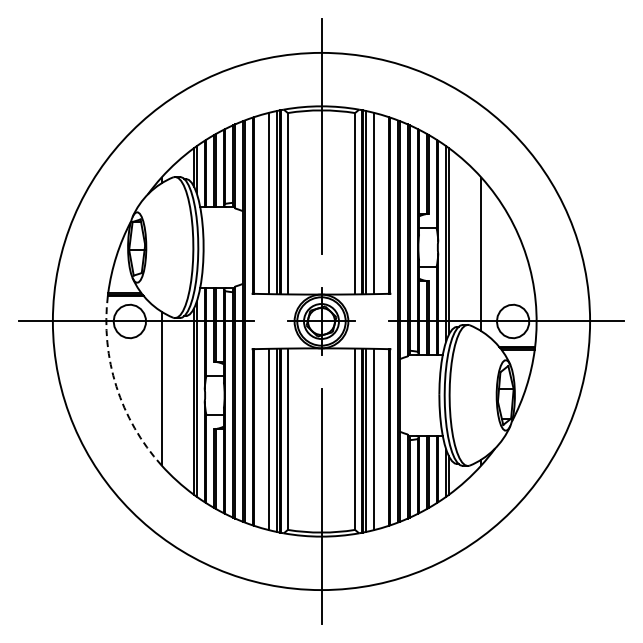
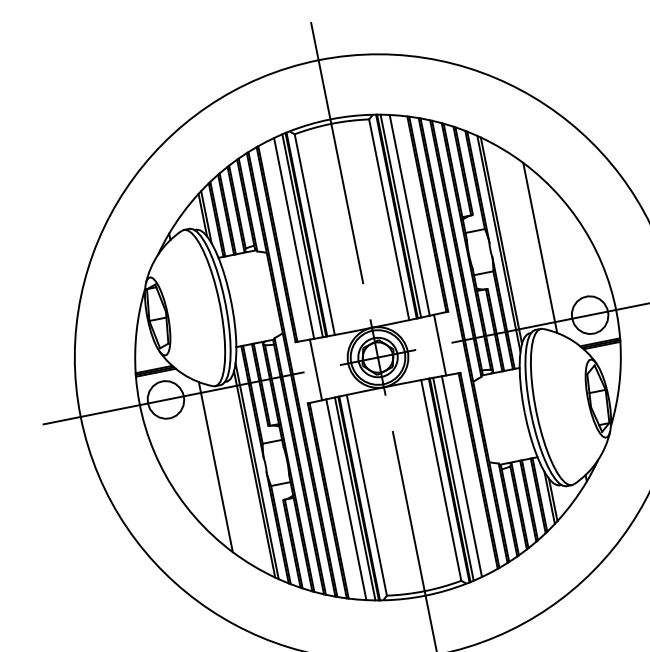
line: (265, 321) -> (316, 369), added
line: (377, 321) -> (440, 345), added
arc: (116, 386) -> (165, 474), dashed -> solid

